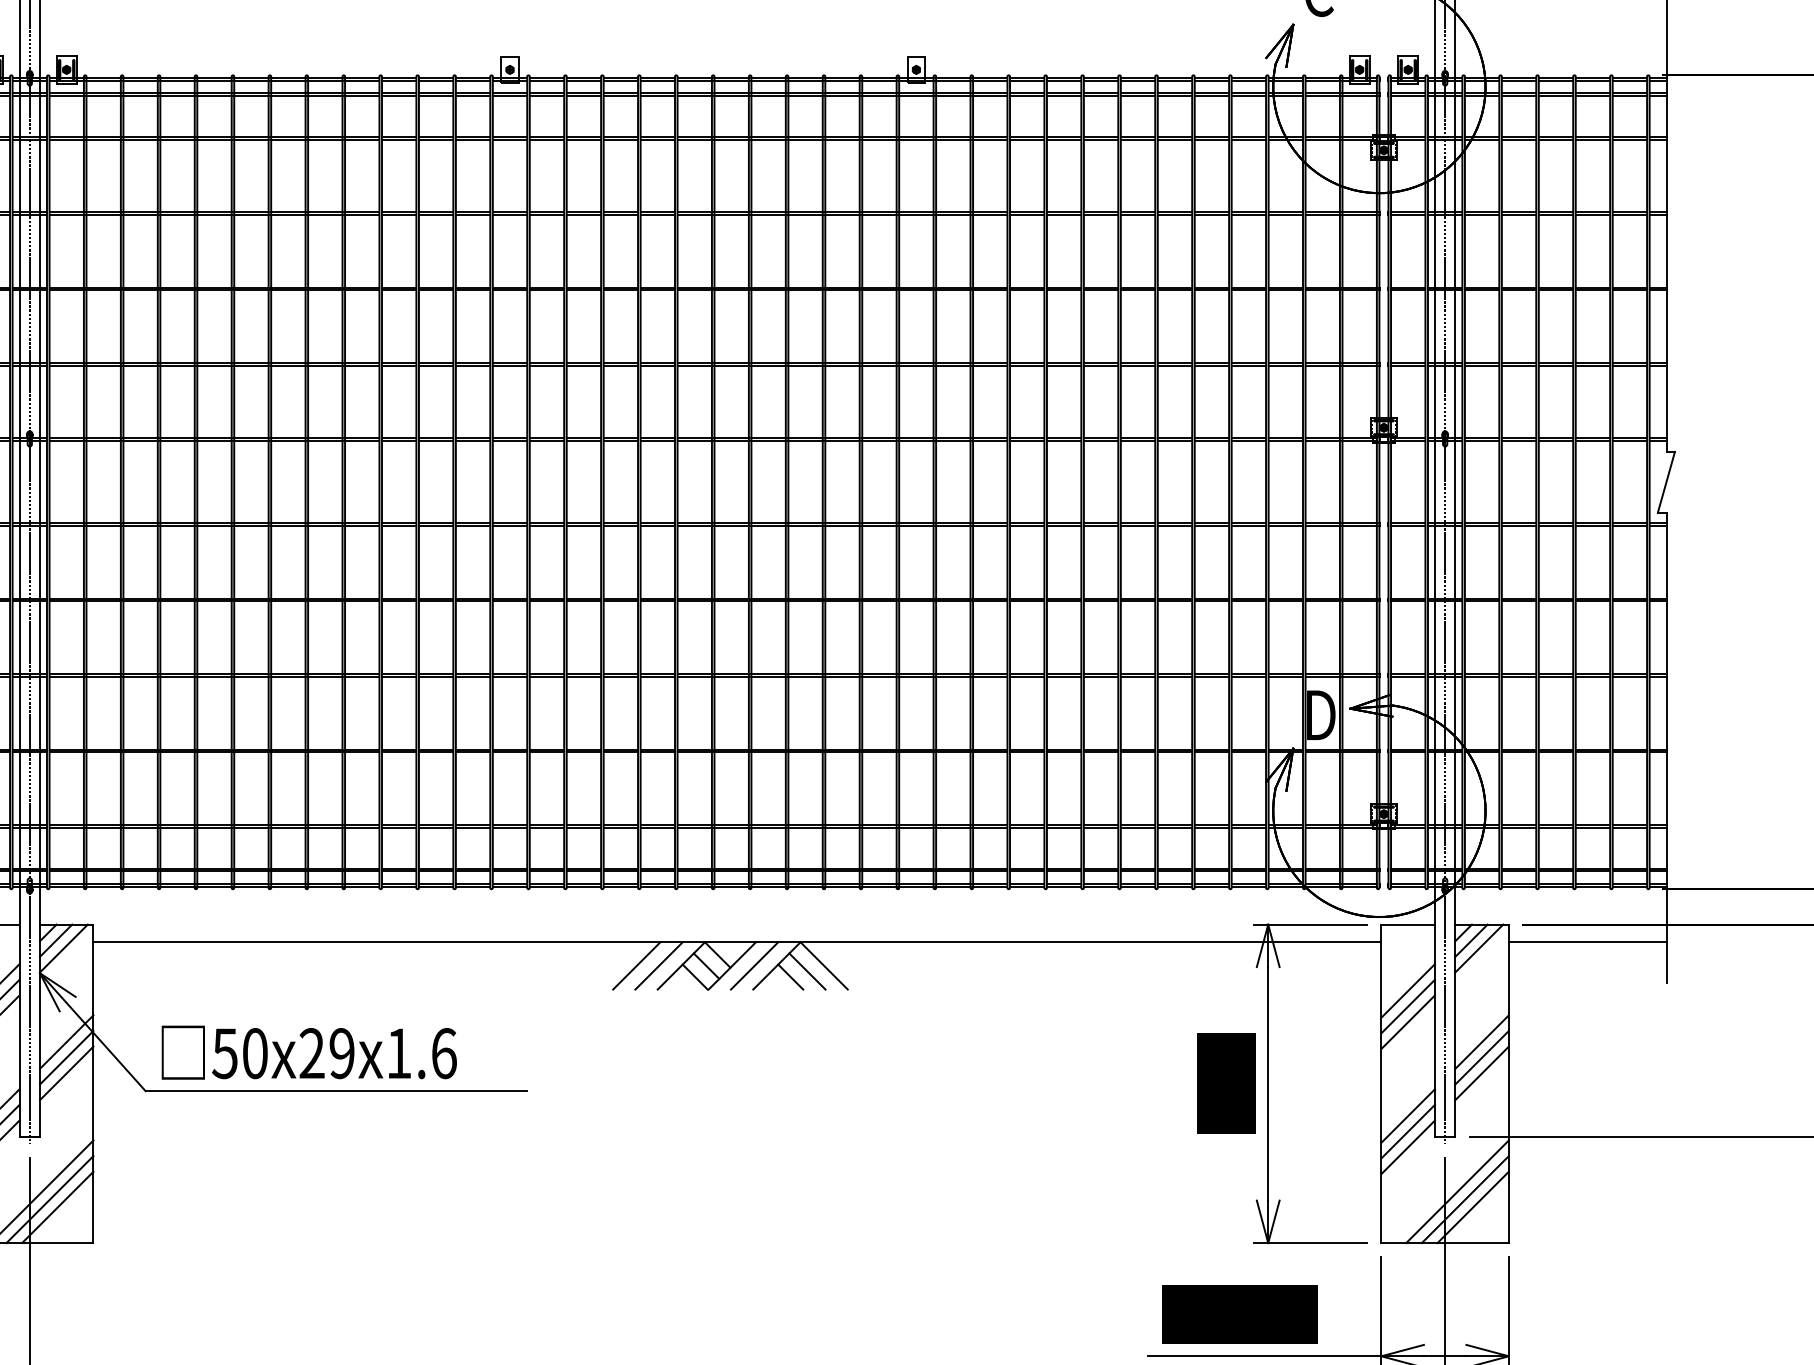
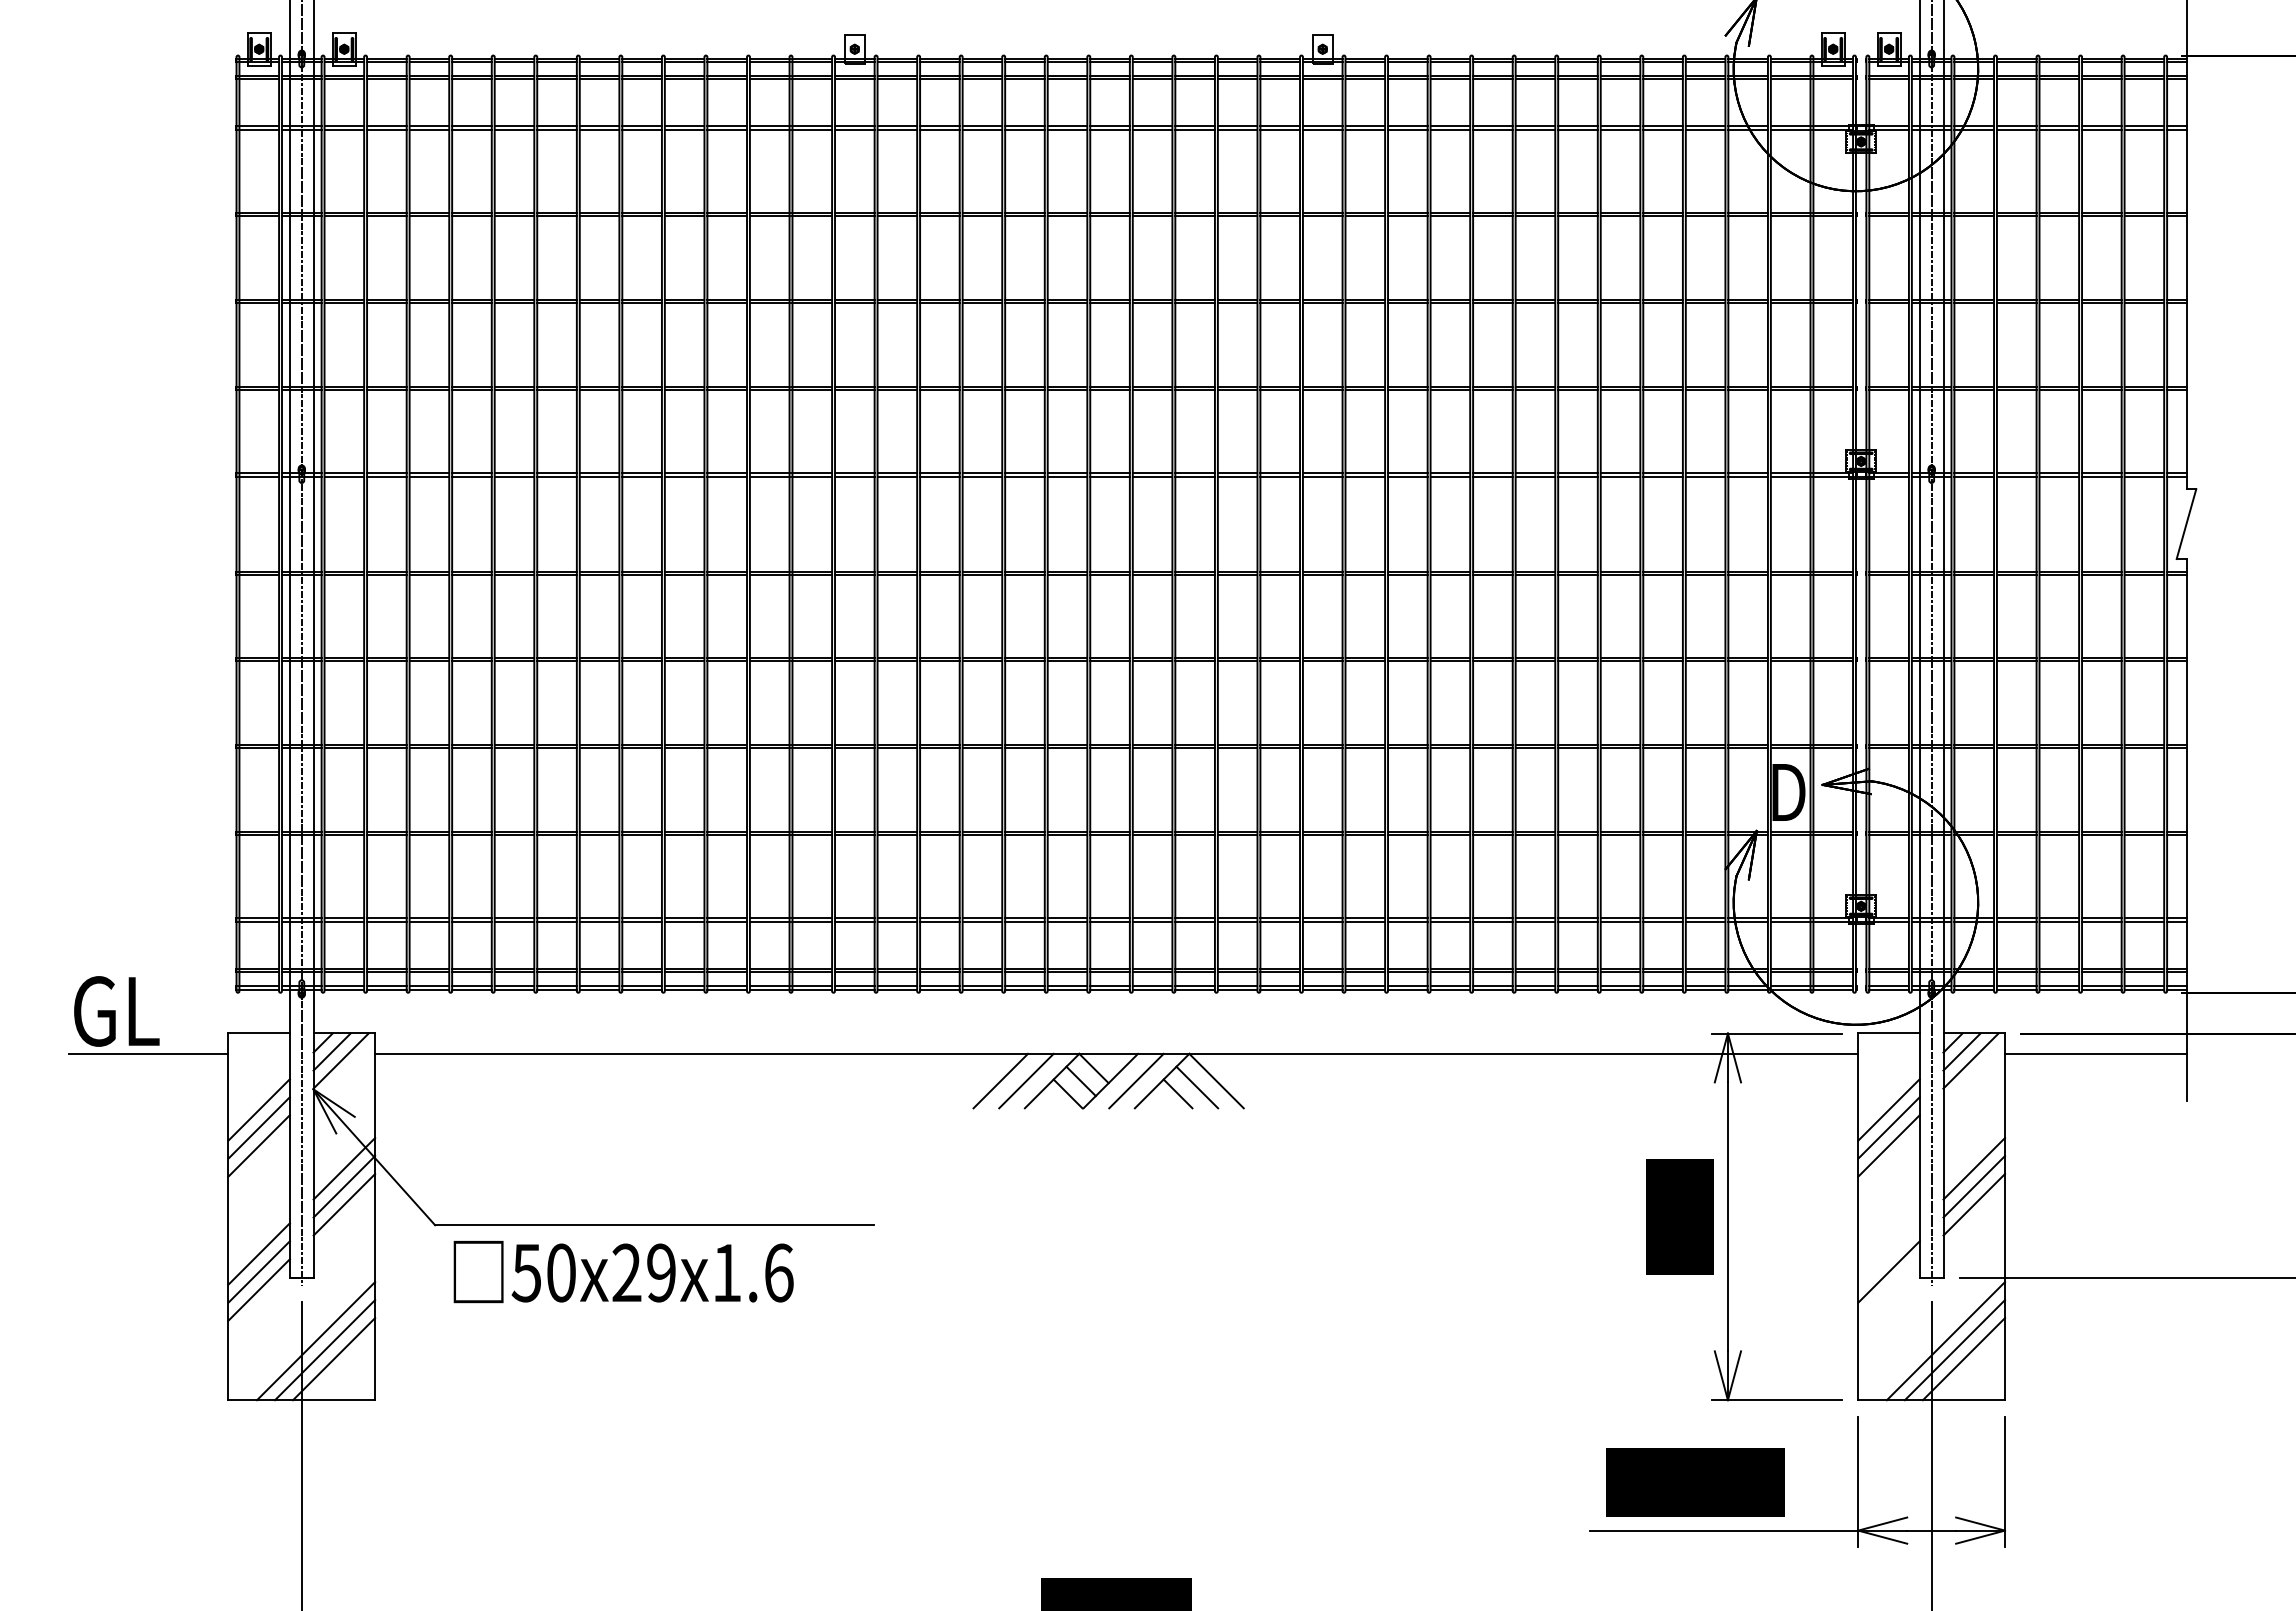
text: (309, 1053) -> (623, 1272), moved
line: (1407, 1115) -> (1888, 1253), removed
line: (1407, 1146) -> (1888, 1289), removed

